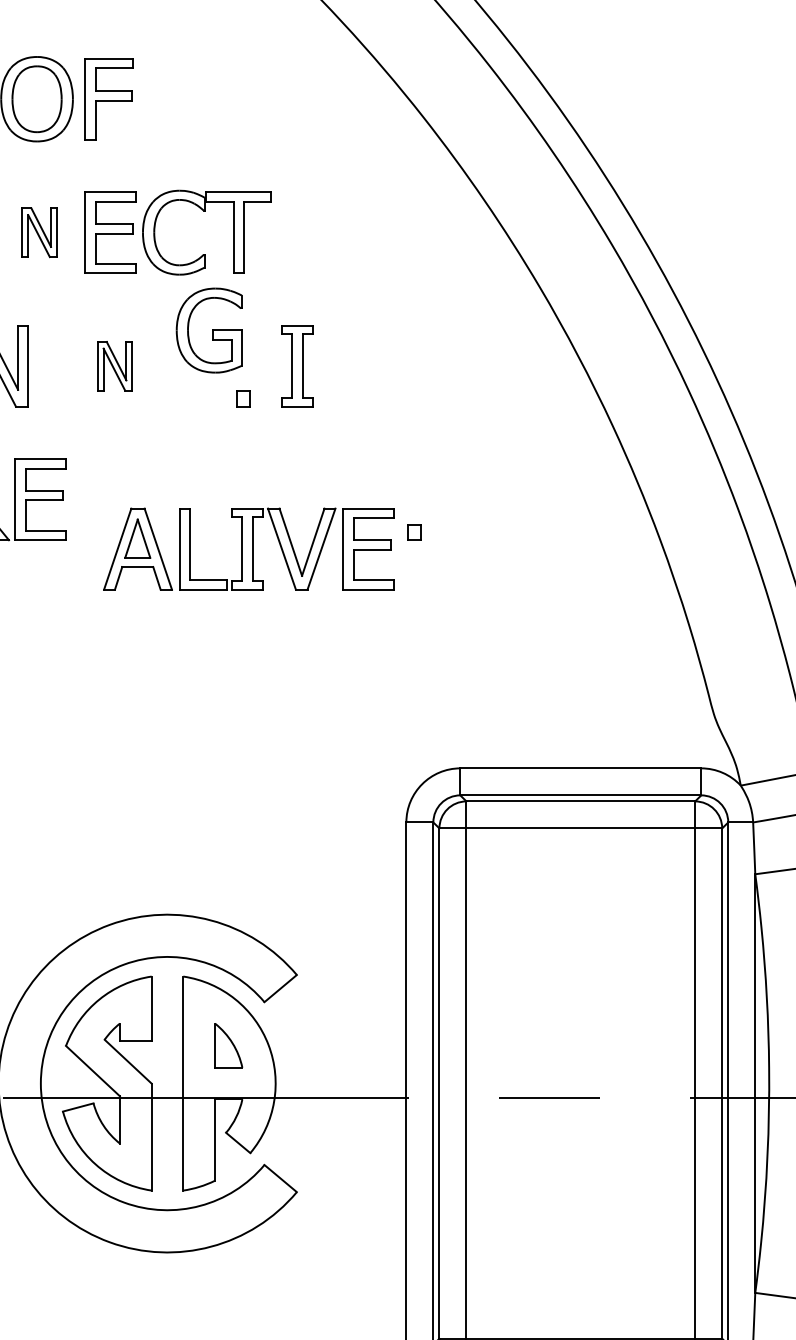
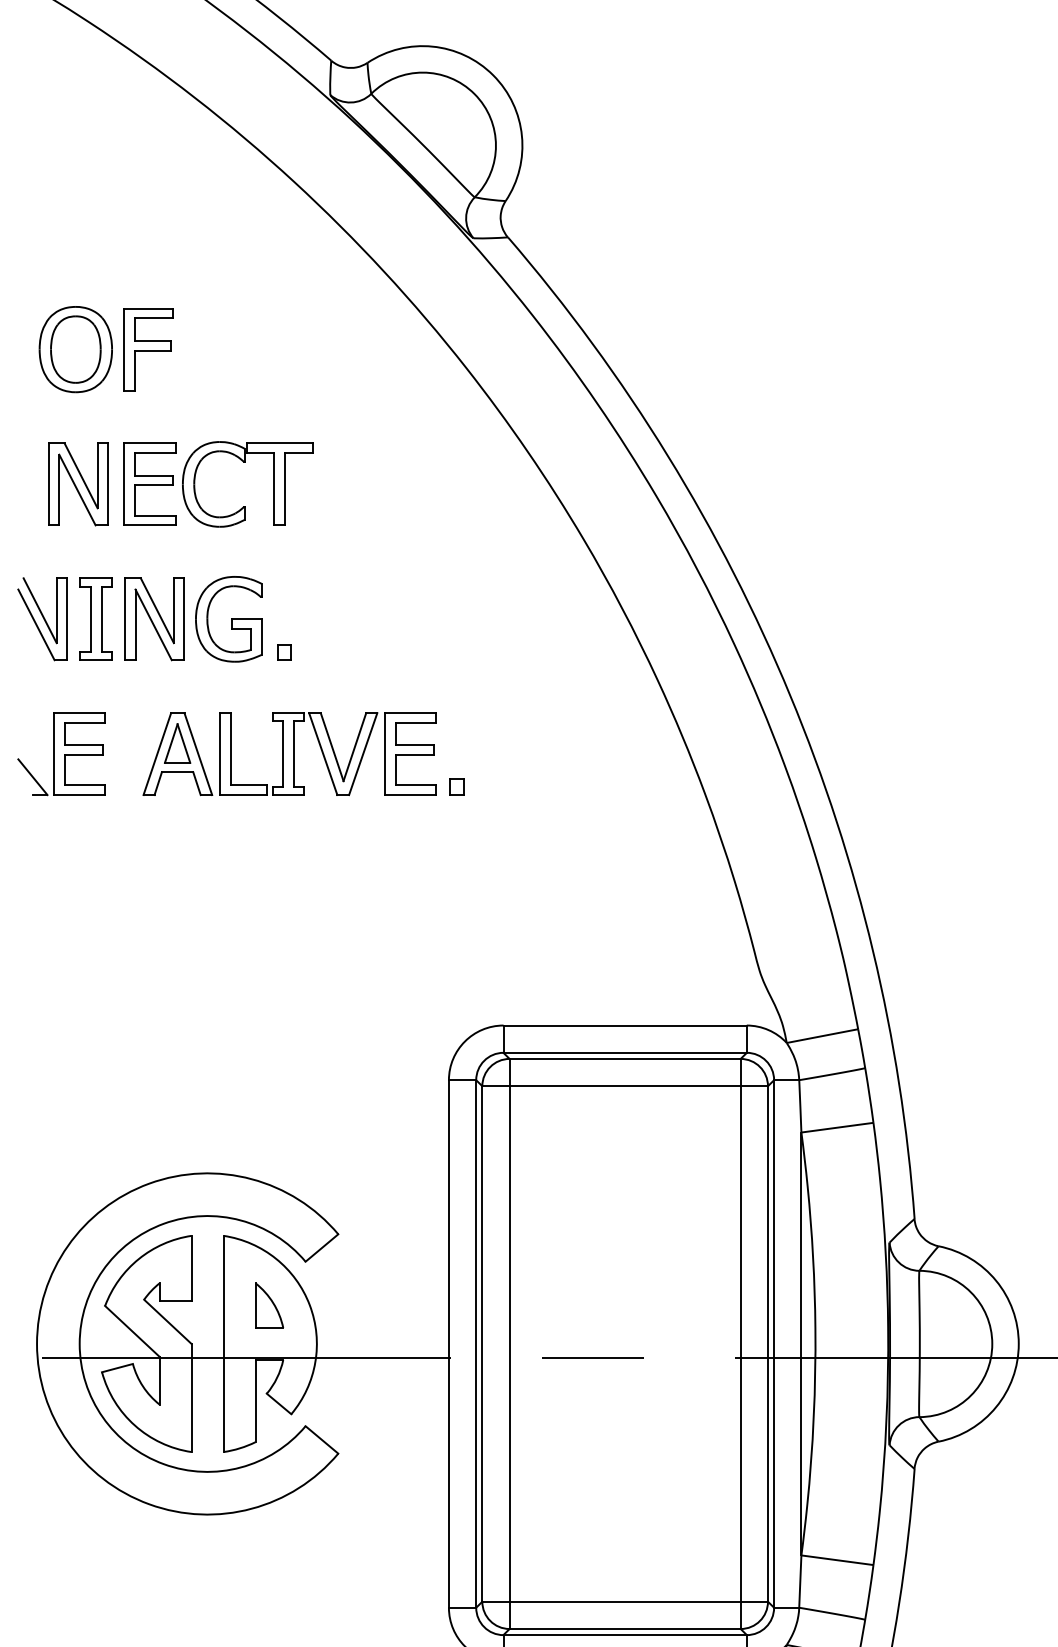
part: (39, 232) -> (78, 484), size x1.67
part: (208, 330) -> (228, 619), moved
part: (297, 365) -> (95, 618), moved
part: (114, 366) -> (154, 619), size x1.67
part: (248, 548) -> (289, 753), moved

